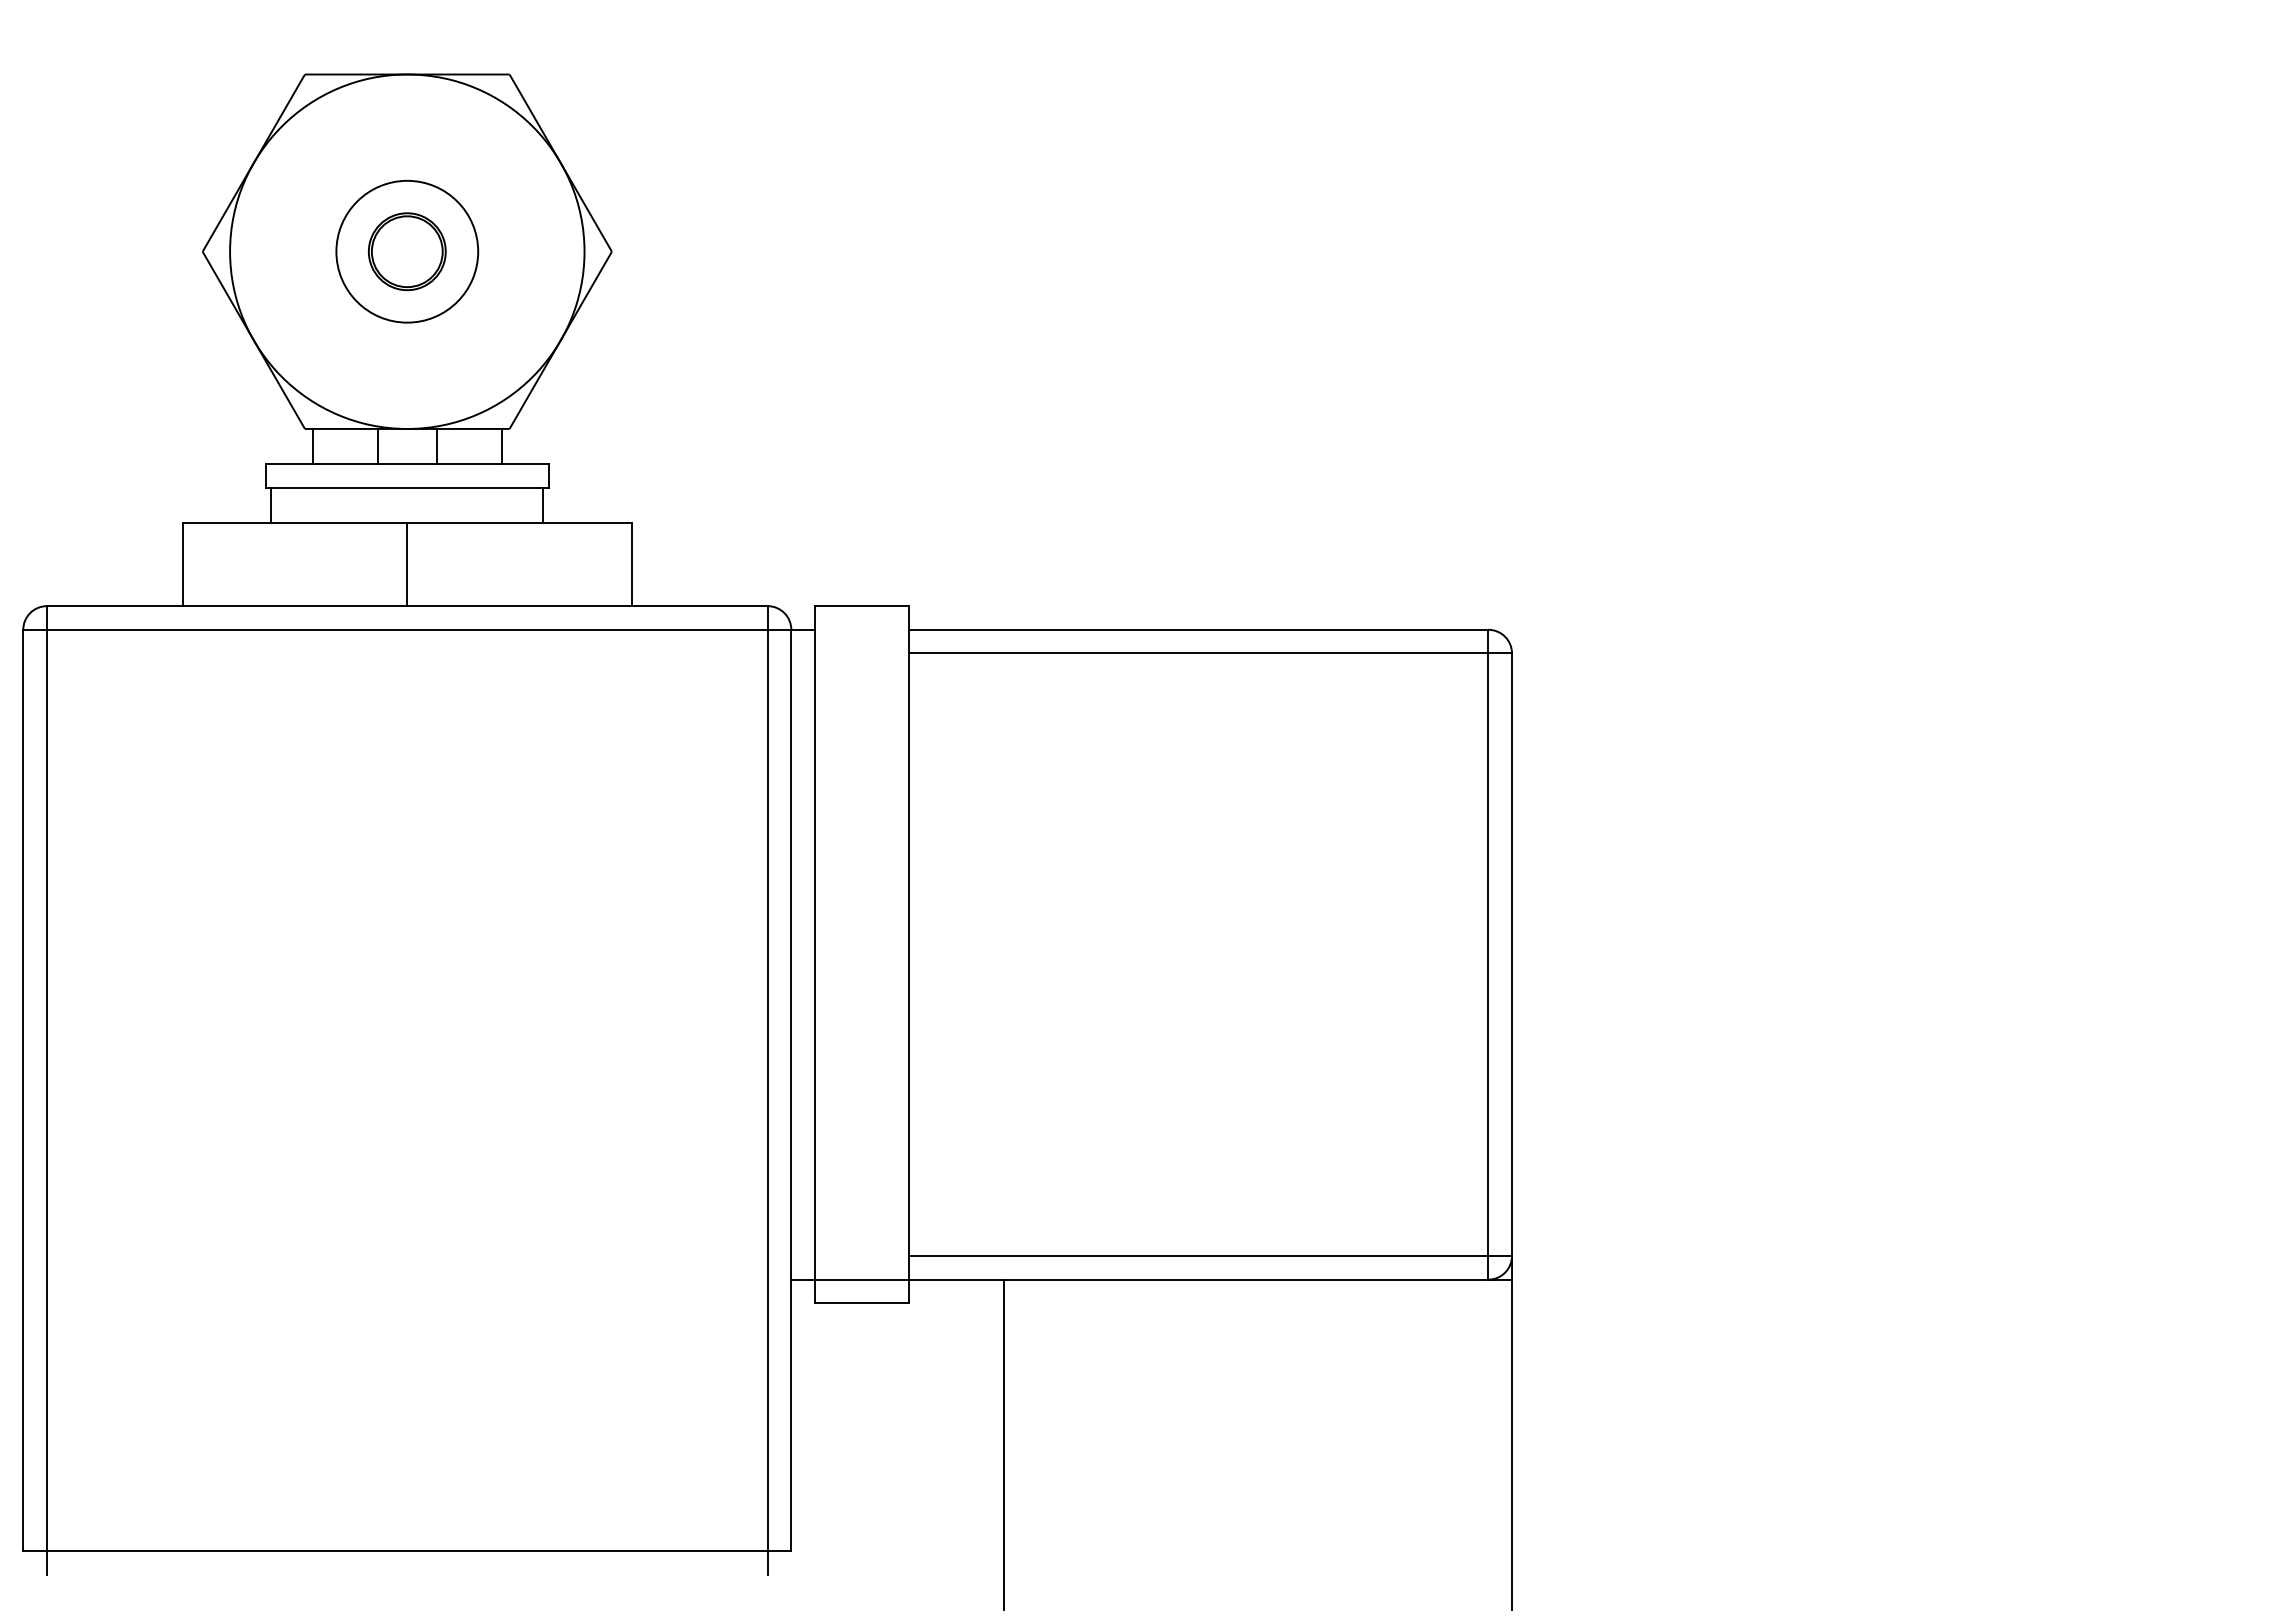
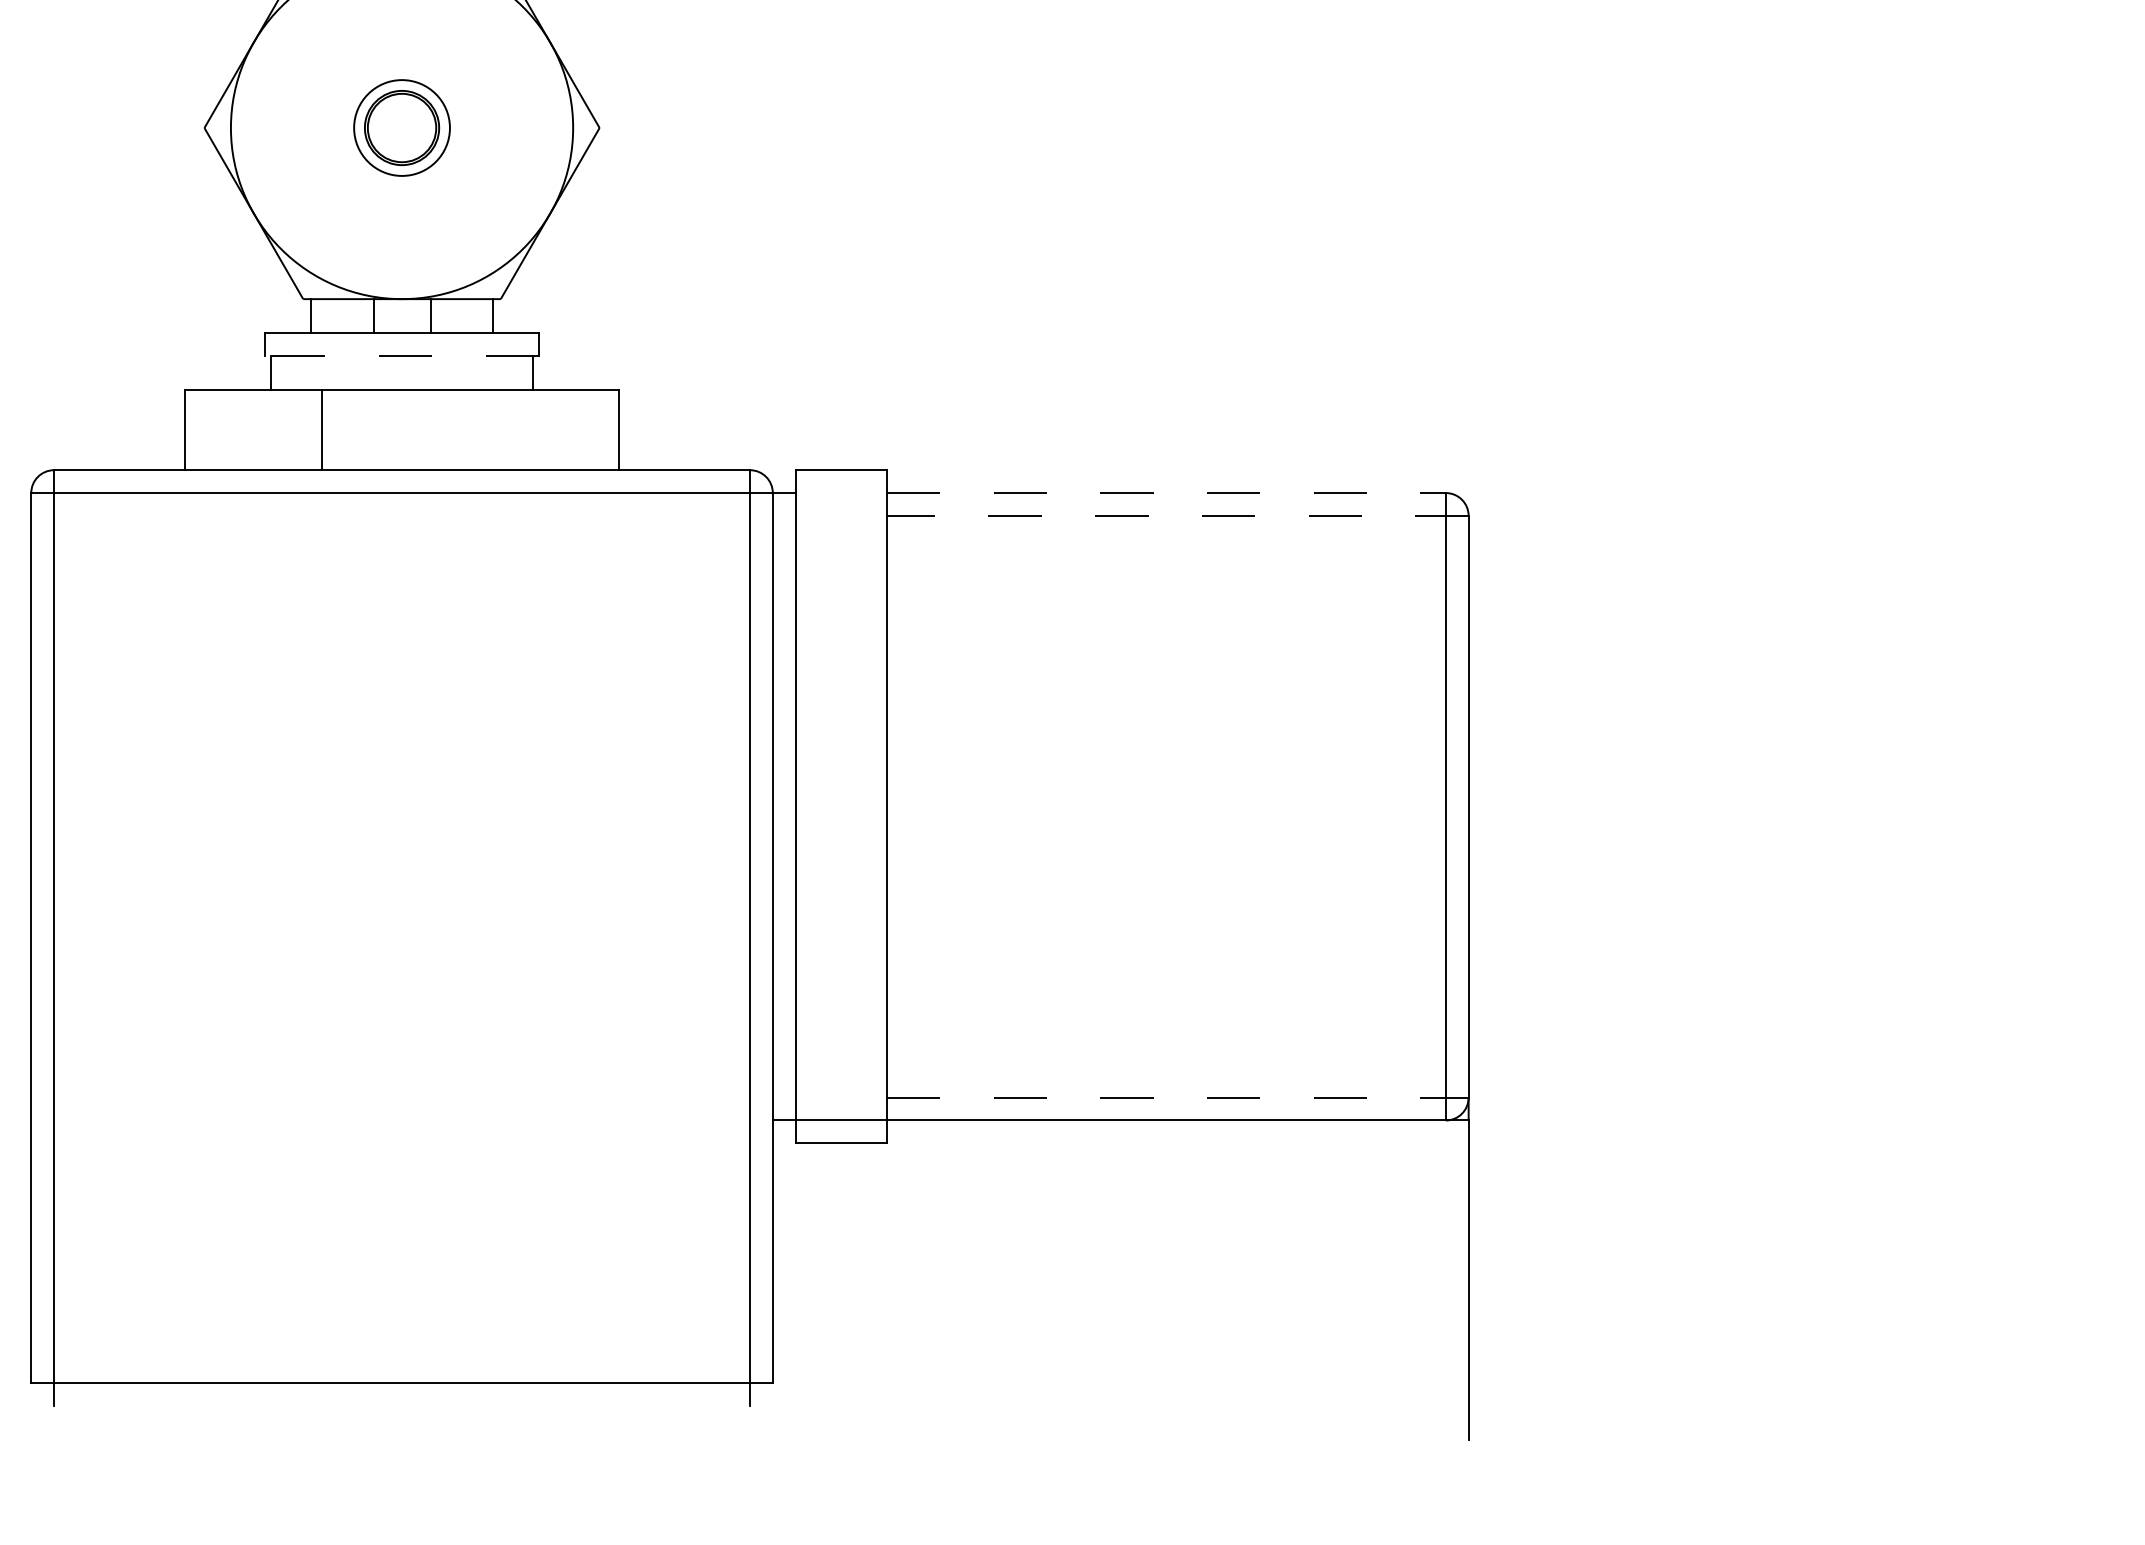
circle: (407, 251) -> (402, 127), size x0.7
line: (407, 488) -> (402, 356), solid -> dashed
line: (407, 564) -> (322, 429), moved
line: (1199, 629) -> (1166, 492), solid -> dashed
line: (1210, 653) -> (1177, 515), solid -> dashed
line: (1211, 1256) -> (1178, 1098), solid -> dashed
line: (1003, 1444) -> (977, 1279), removed

